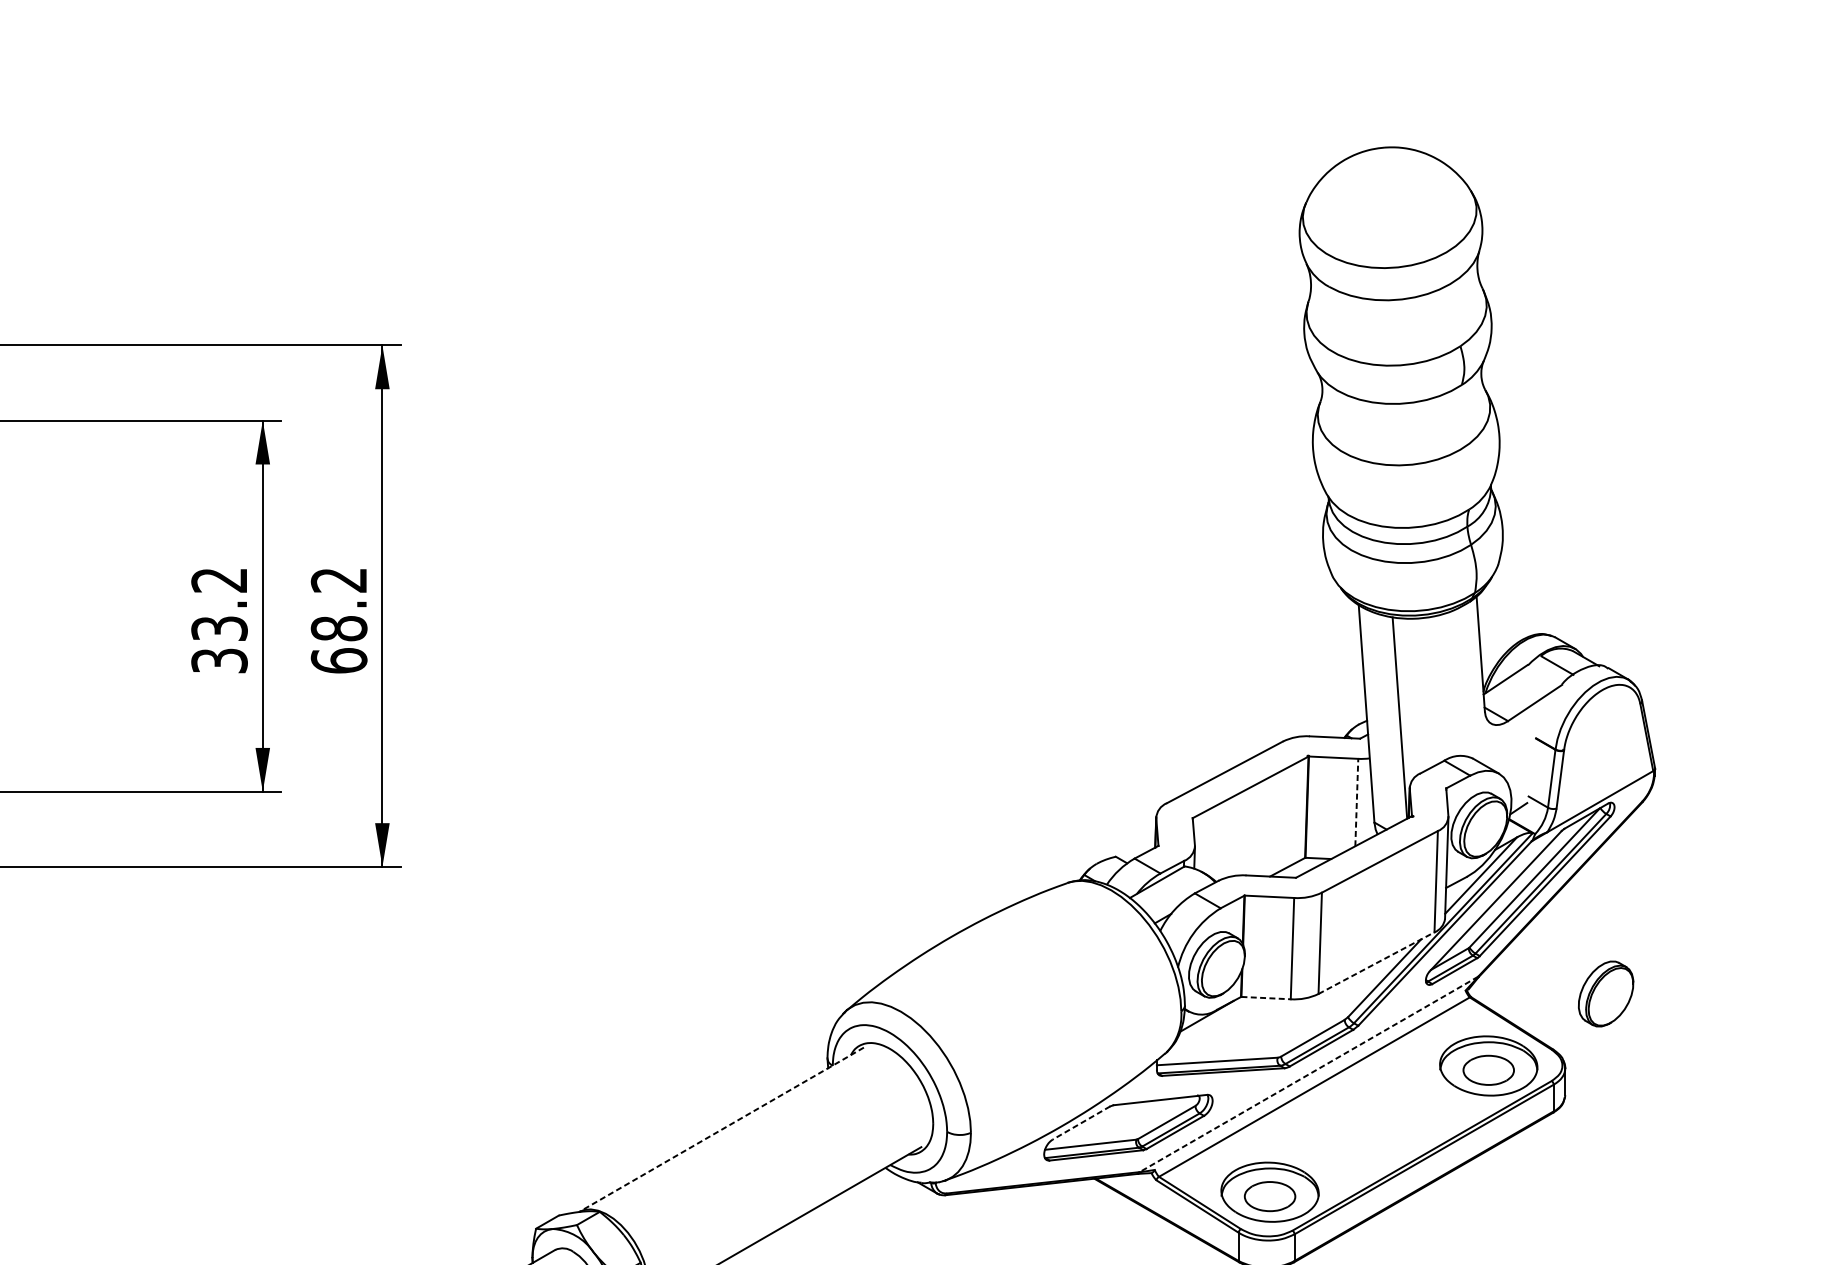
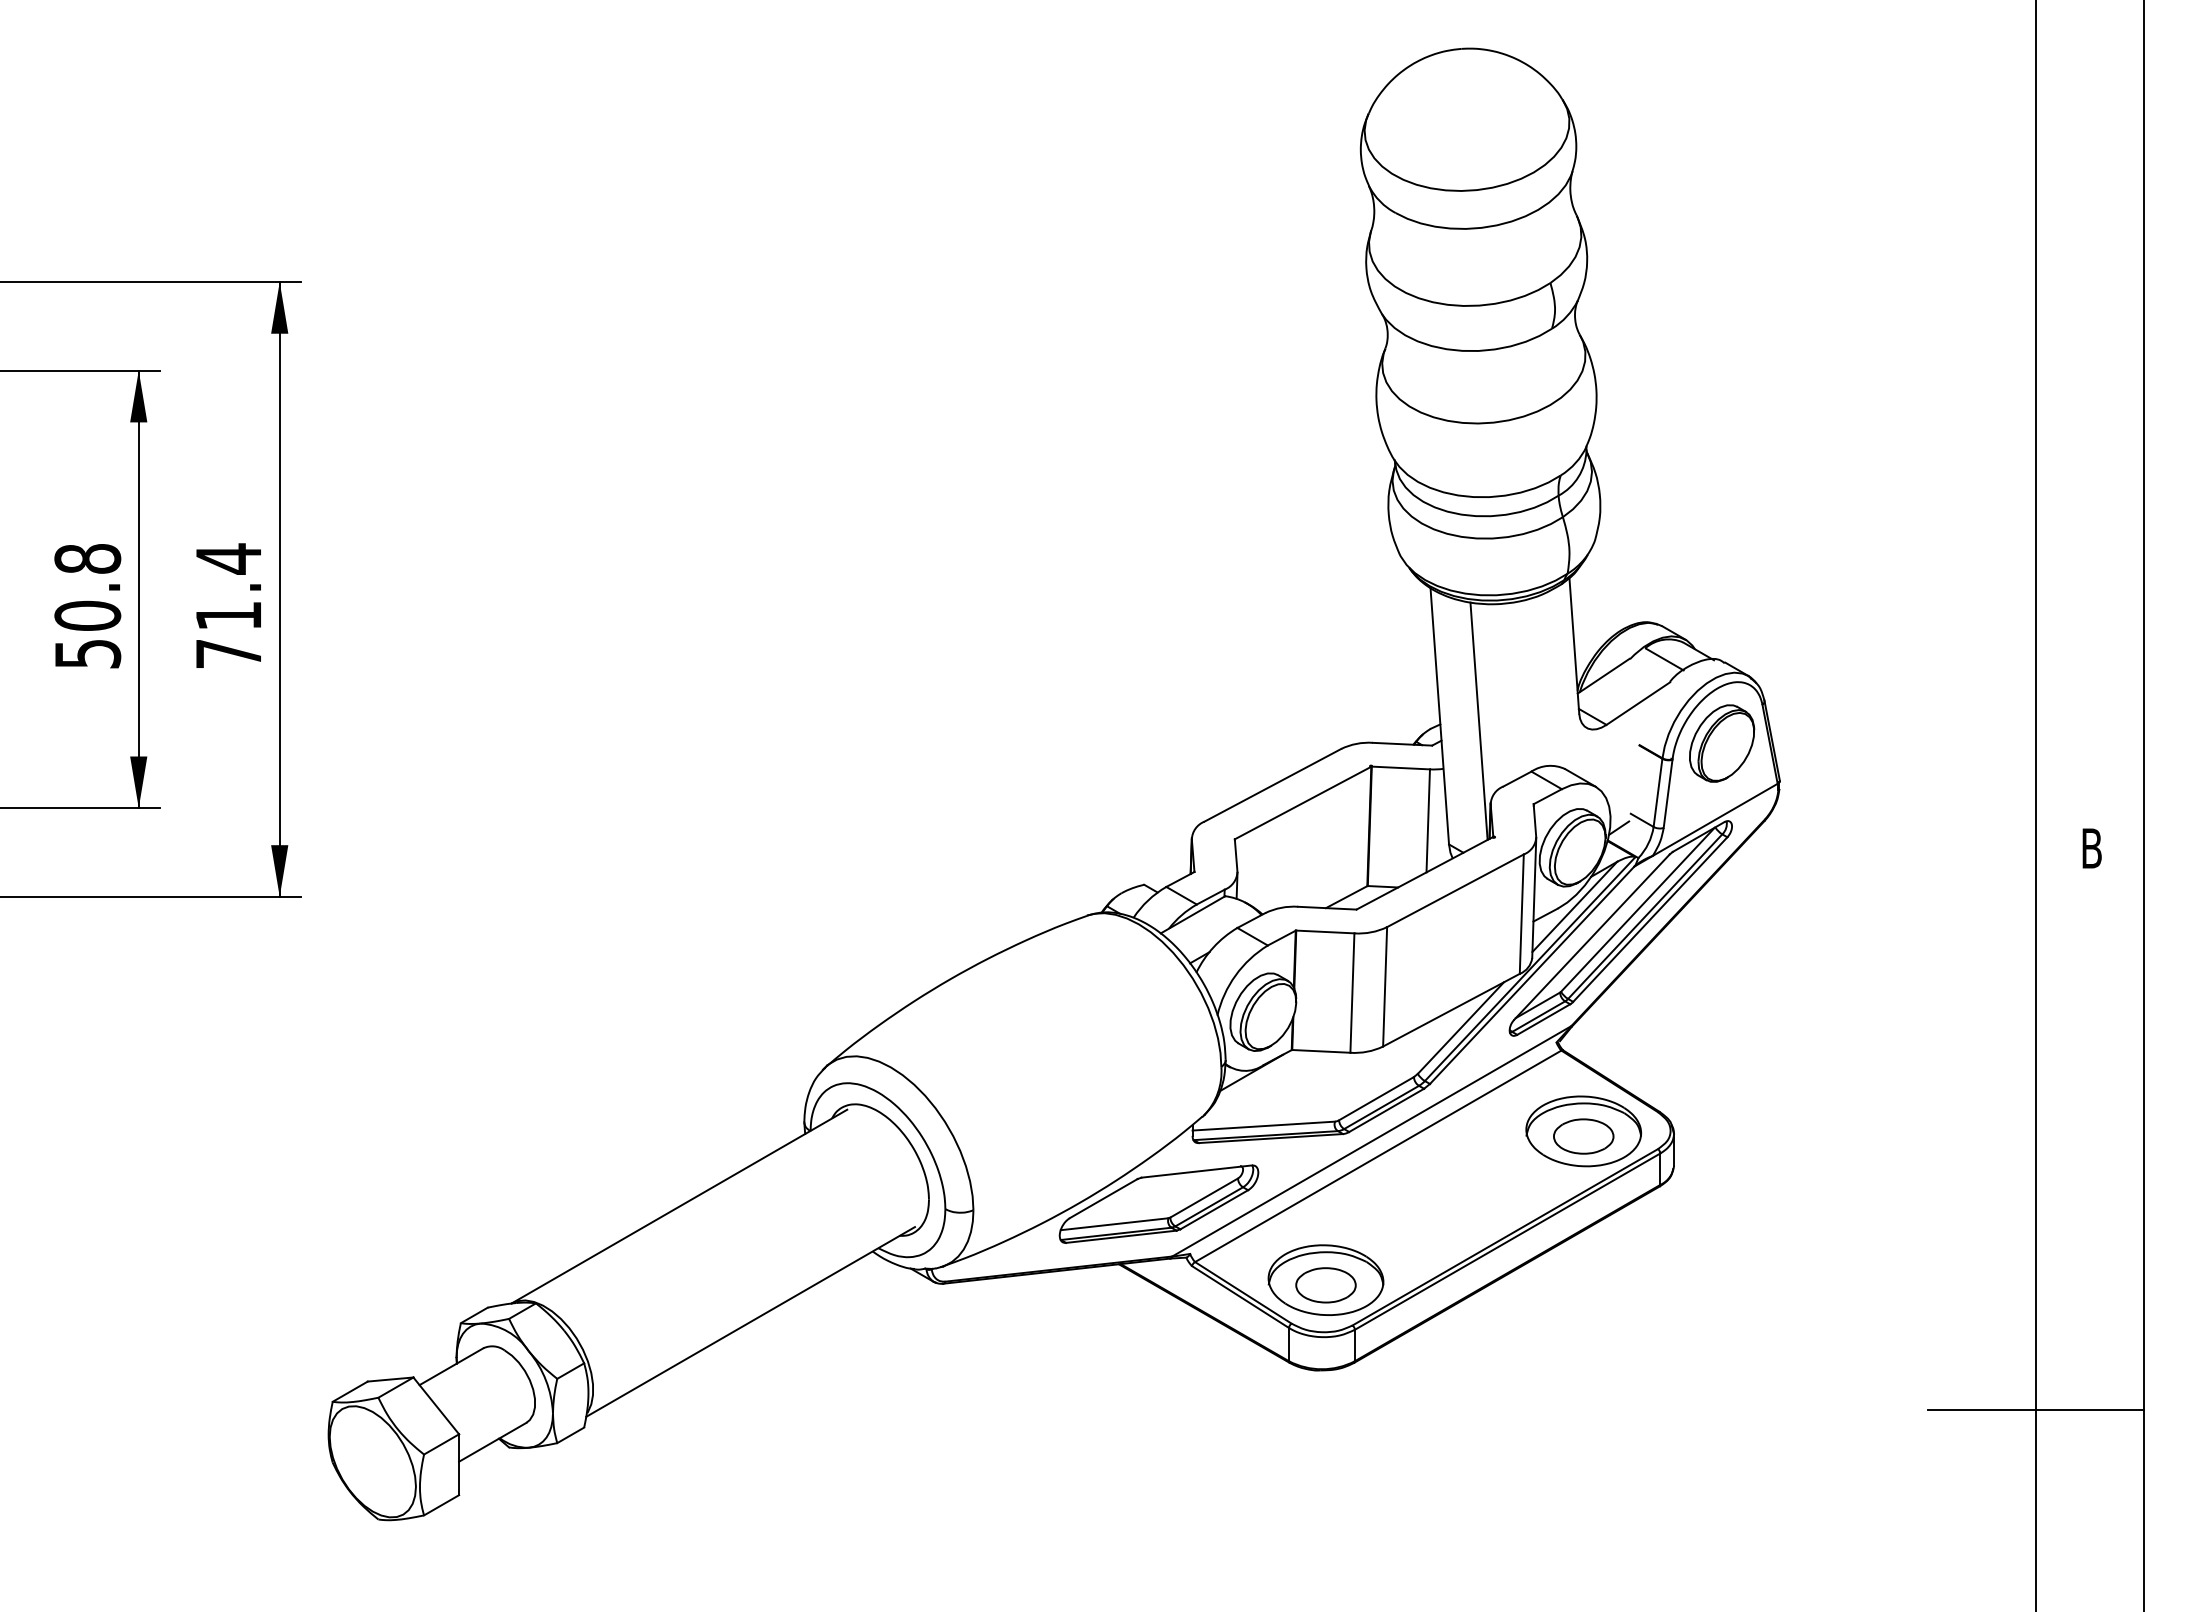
text: (338, 619) -> (228, 605), 68.2 -> 71.4
text: (219, 620) -> (87, 606), 33.2 -> 50.8
line: (1357, 802) -> (1428, 820), dashed -> solid
line: (1376, 962) -> (1451, 1009), dashed -> solid
part: (1606, 993) -> (1722, 743), moved
line: (1266, 998) -> (1321, 1051), dashed -> solid
line: (1308, 1074) -> (1371, 1141), dashed -> solid
line: (1081, 1122) -> (1103, 1198), dashed -> solid
line: (721, 1129) -> (679, 1206), dashed -> solid

